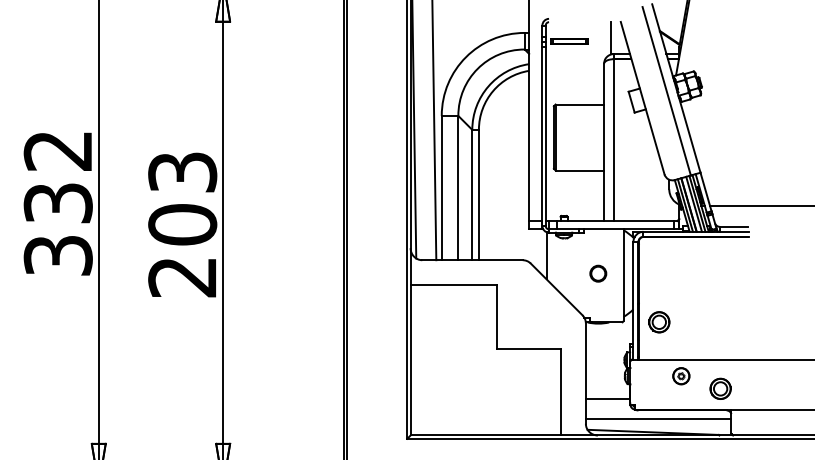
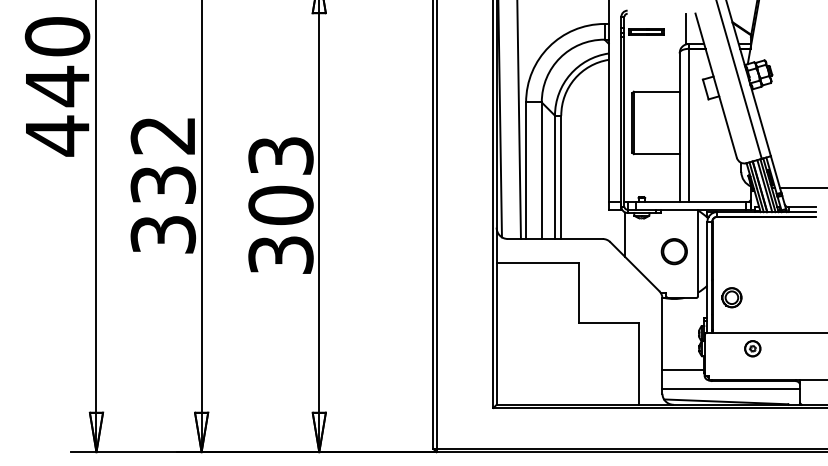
part: (597, 273) -> (673, 251), size x1.67
text: (182, 277) -> (280, 255), 203 -> 303
part: (720, 388) -> (789, 360), removed

